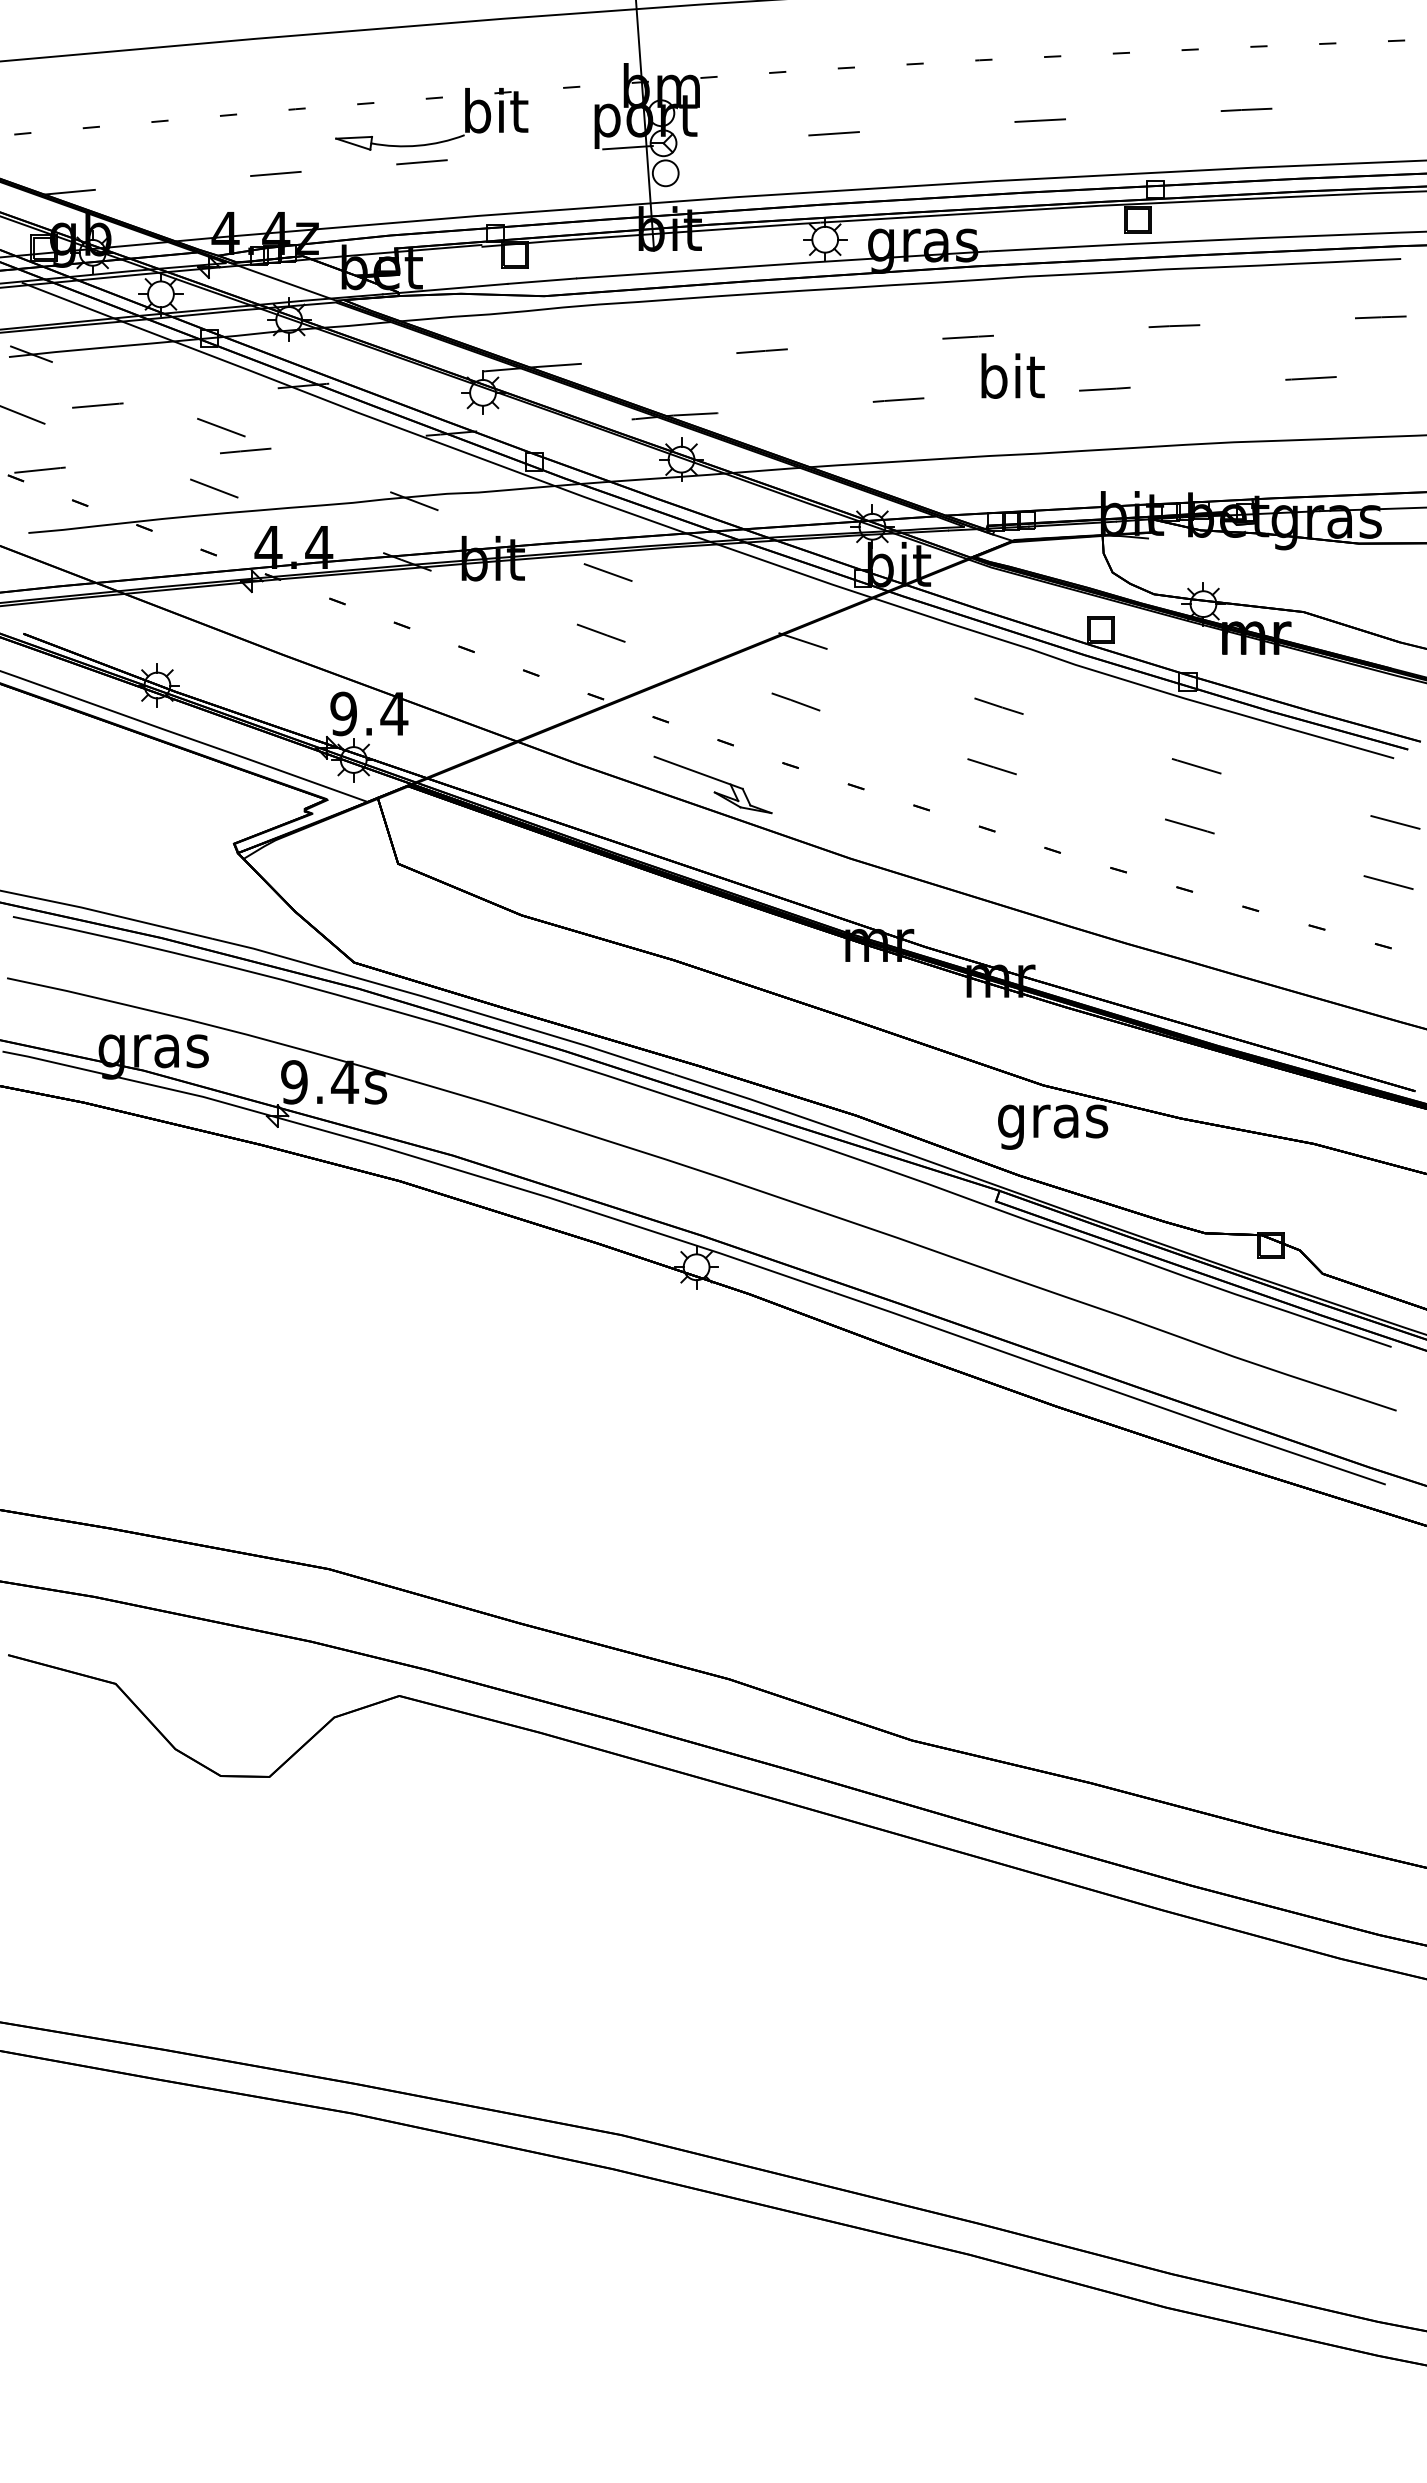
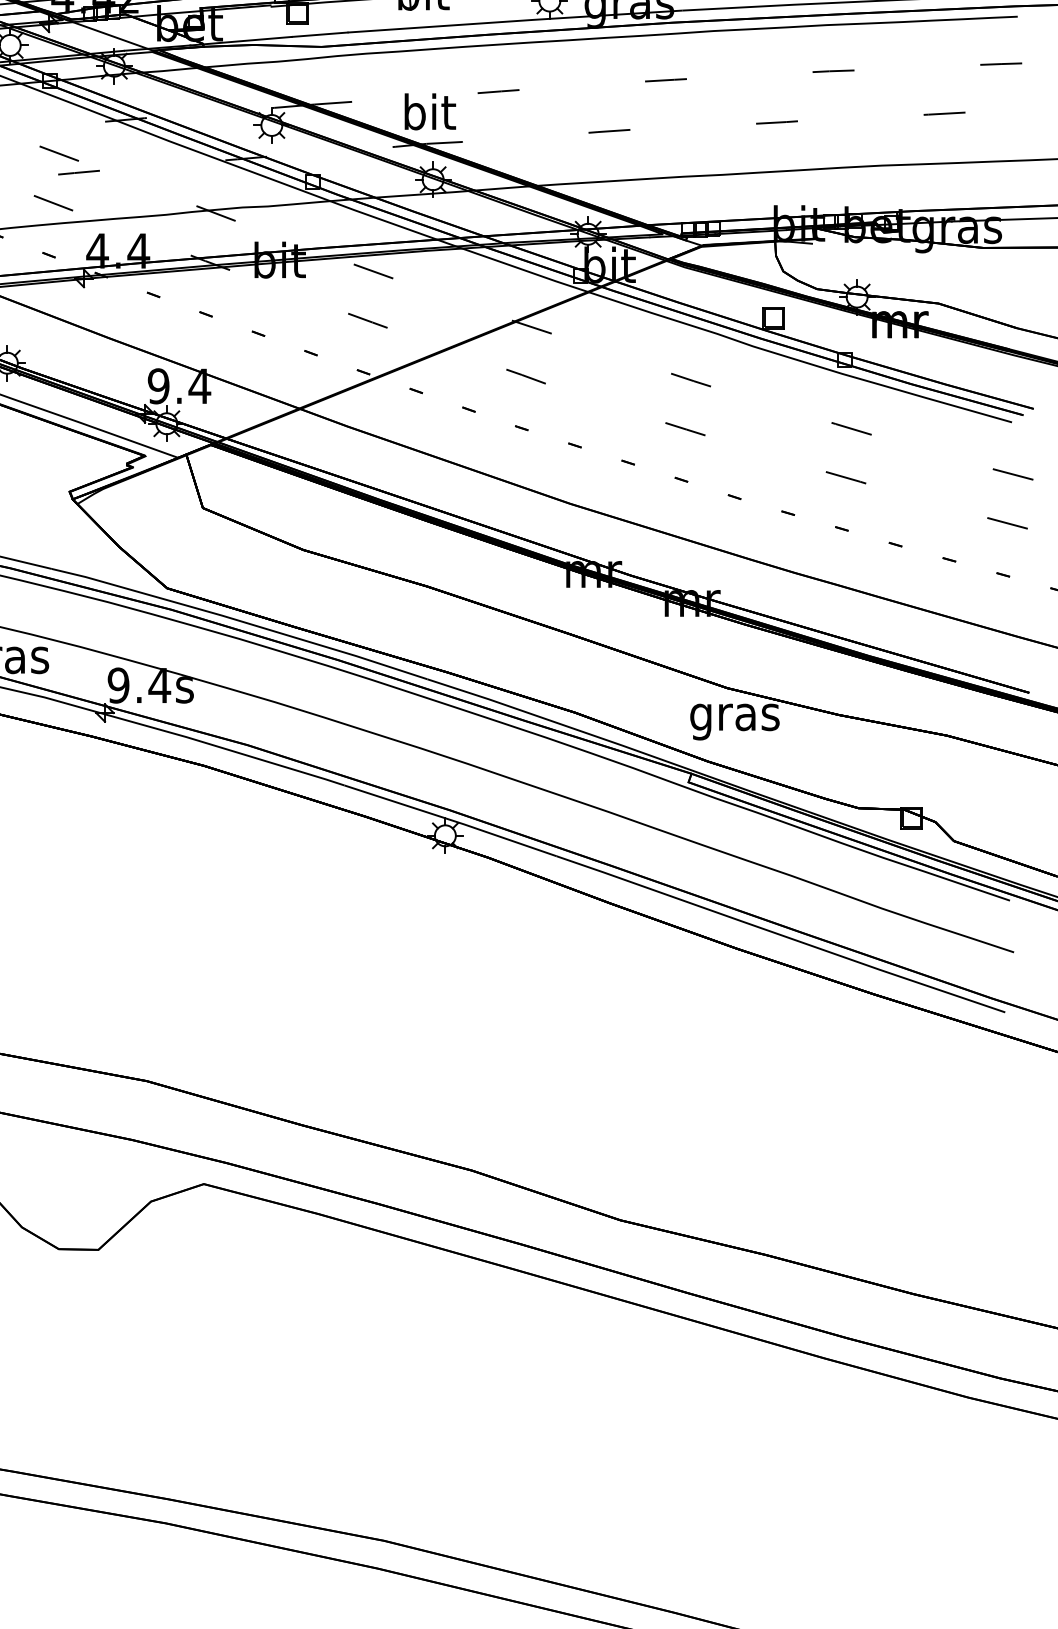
text: (1012, 375) -> (429, 111), moved
part: (712, 784) -> (458, 443), removed

